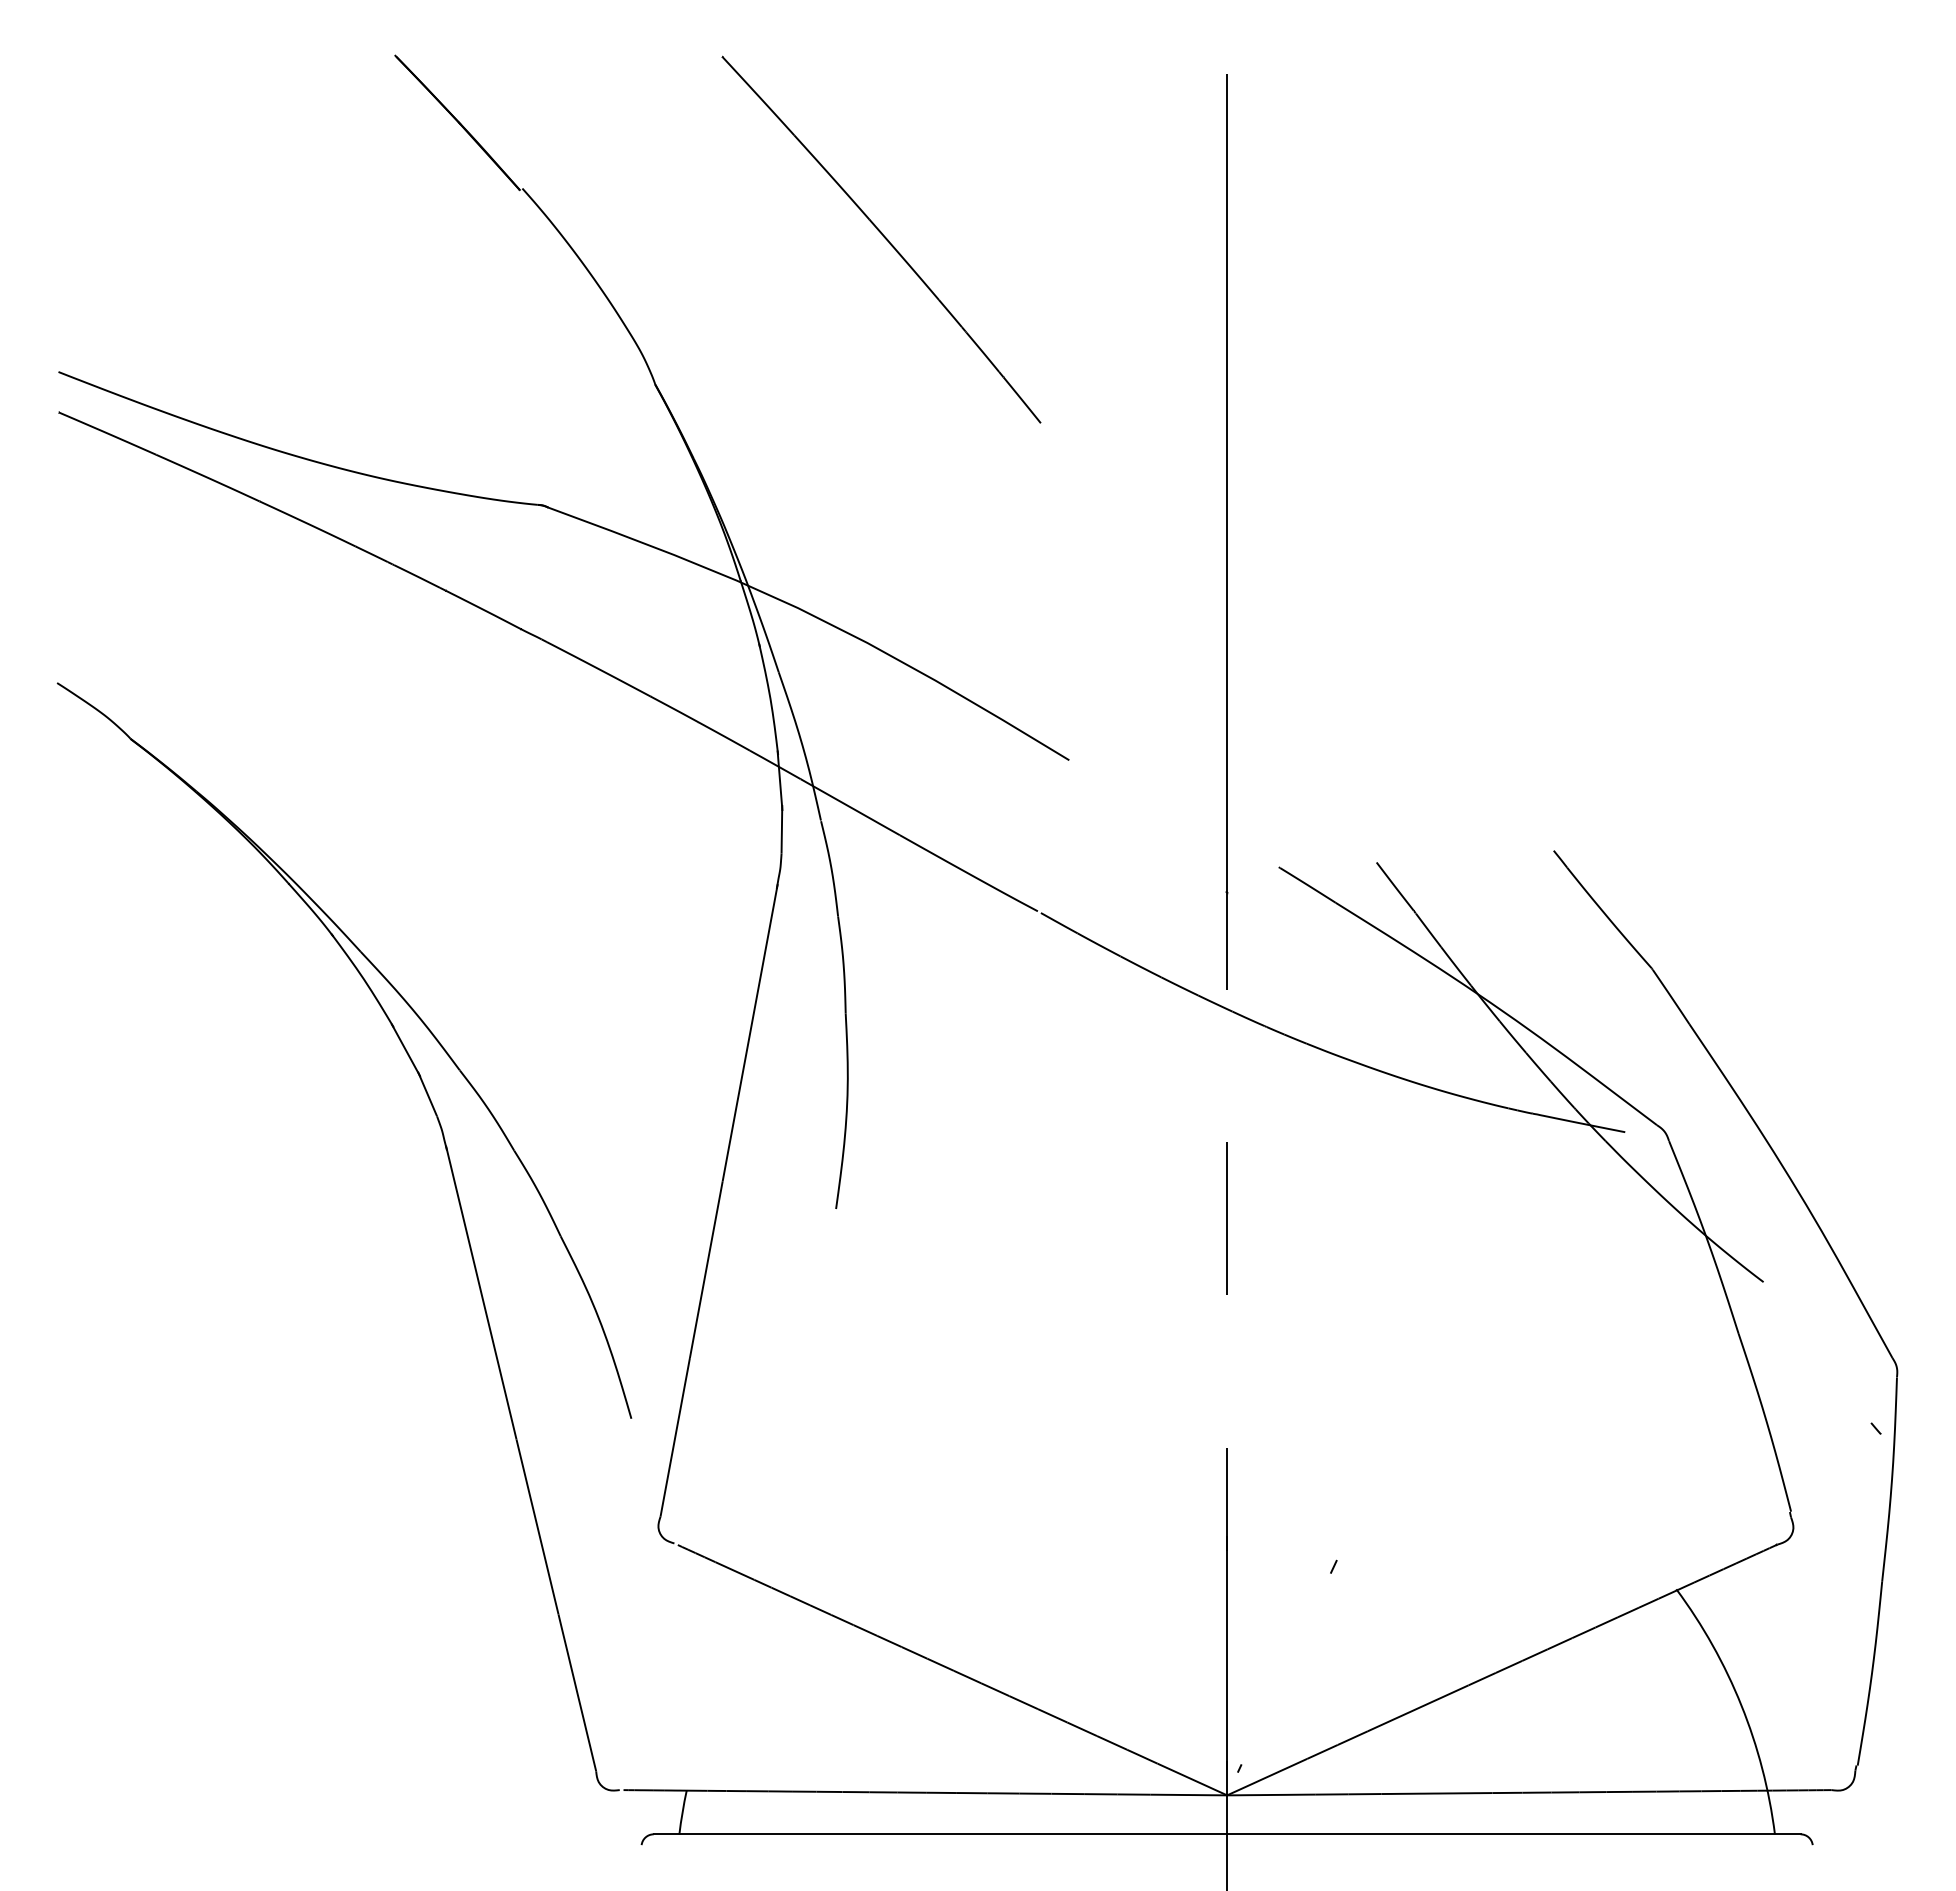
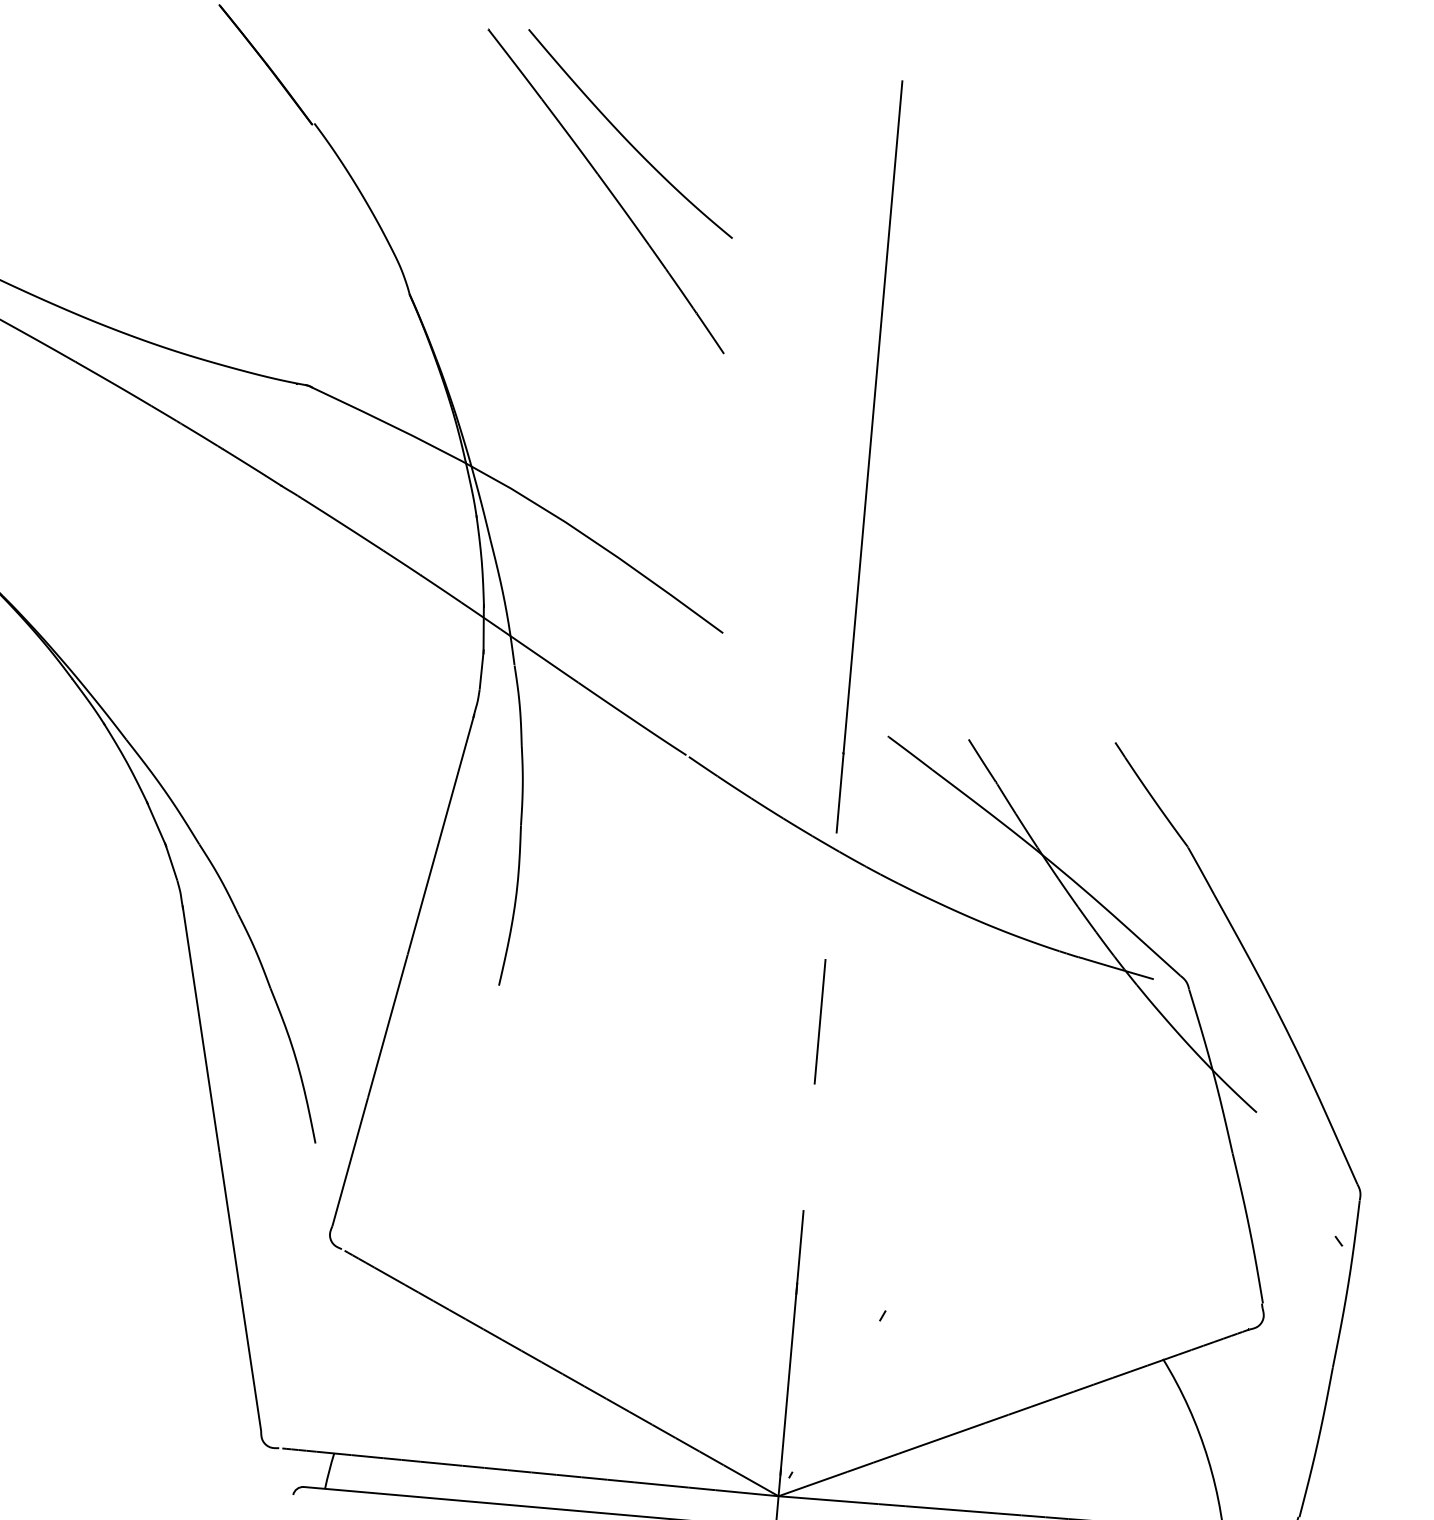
curve: (900, 173) -> (626, 138), added

